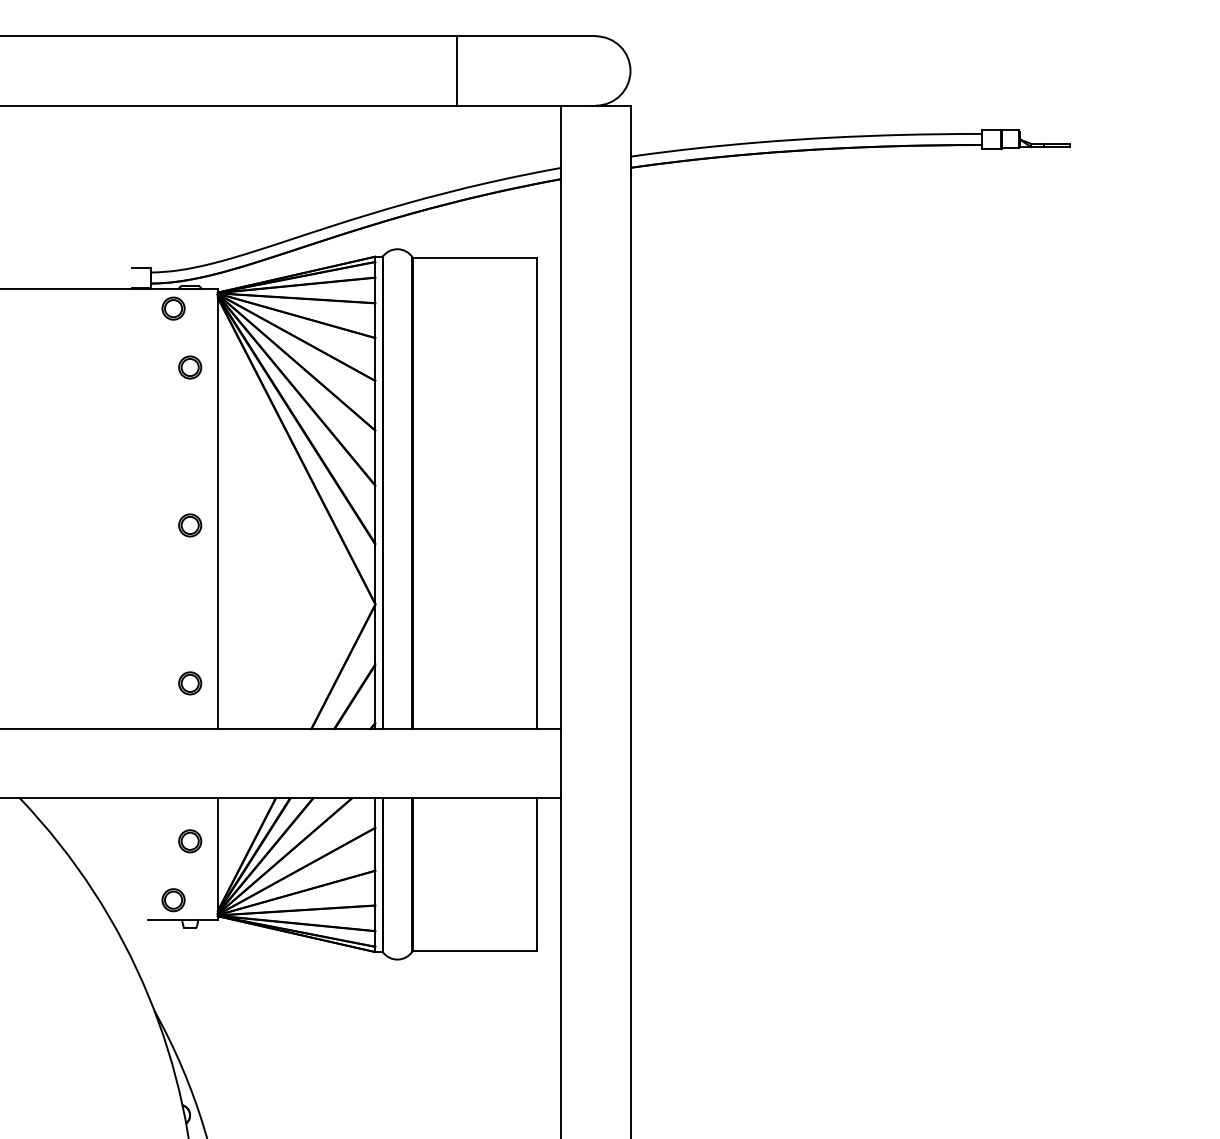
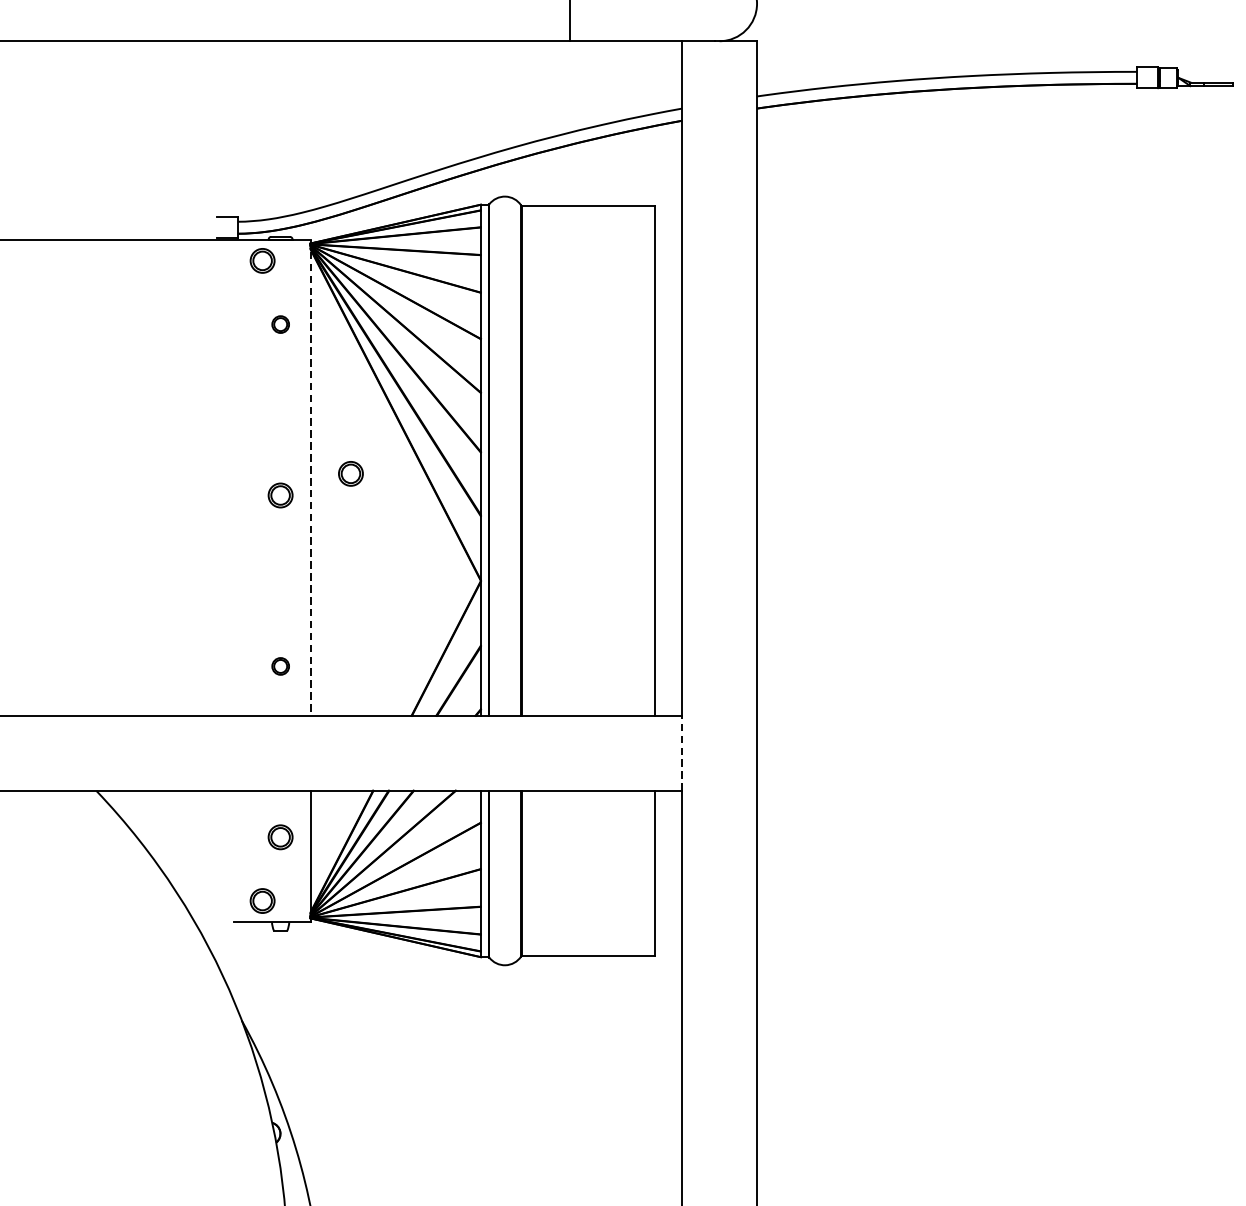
part: (190, 367) -> (280, 324), size x0.7
part: (255, 505) -> (351, 473), added
line: (217, 509) -> (310, 478), solid -> dashed
part: (190, 683) -> (280, 666), size x0.7
line: (561, 763) -> (682, 753), solid -> dashed

